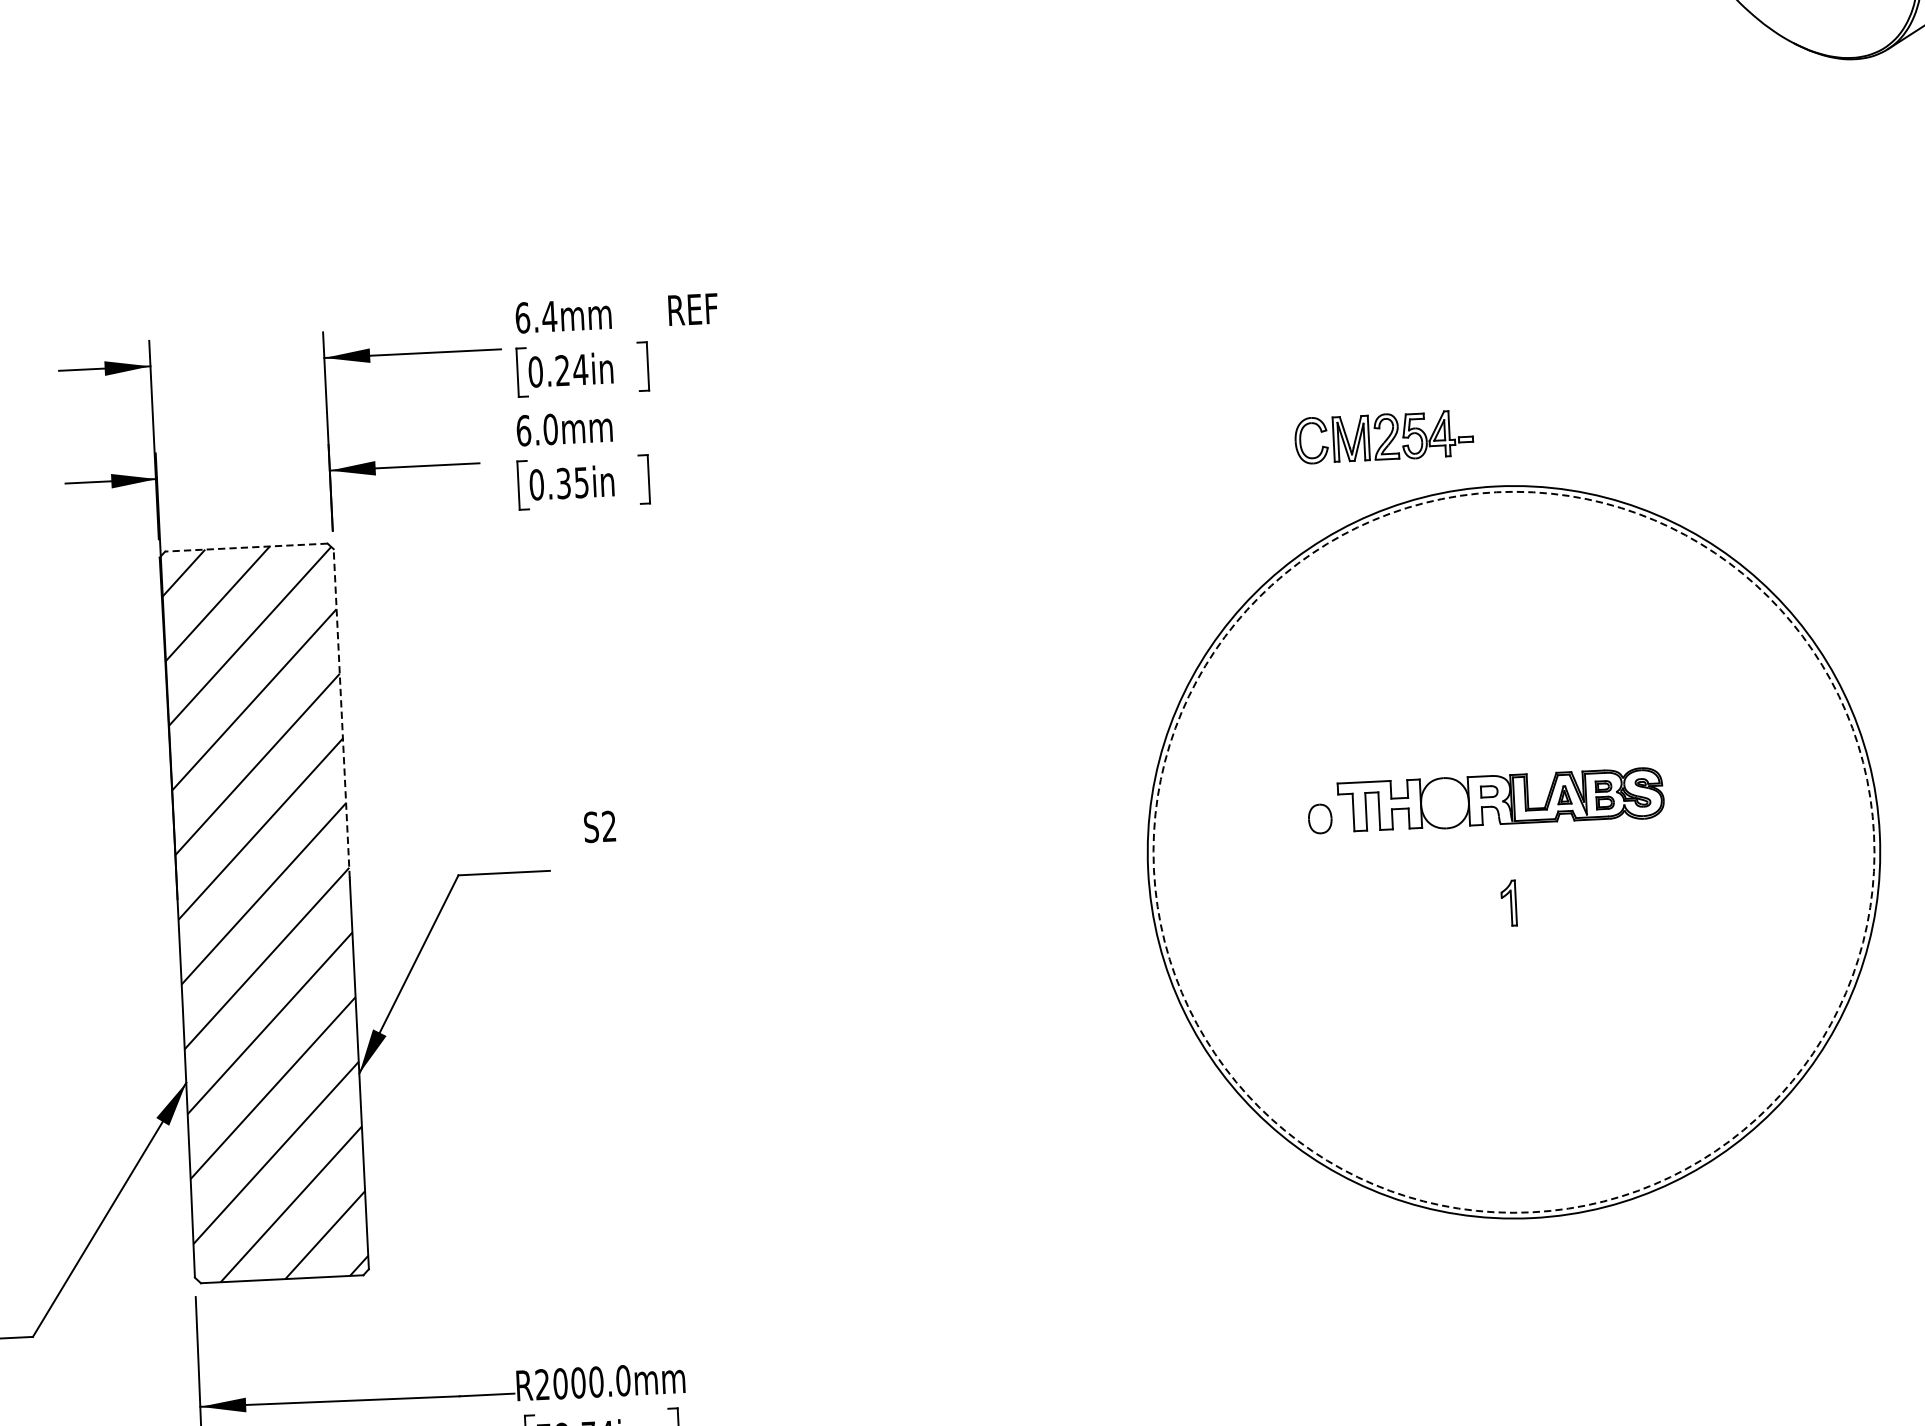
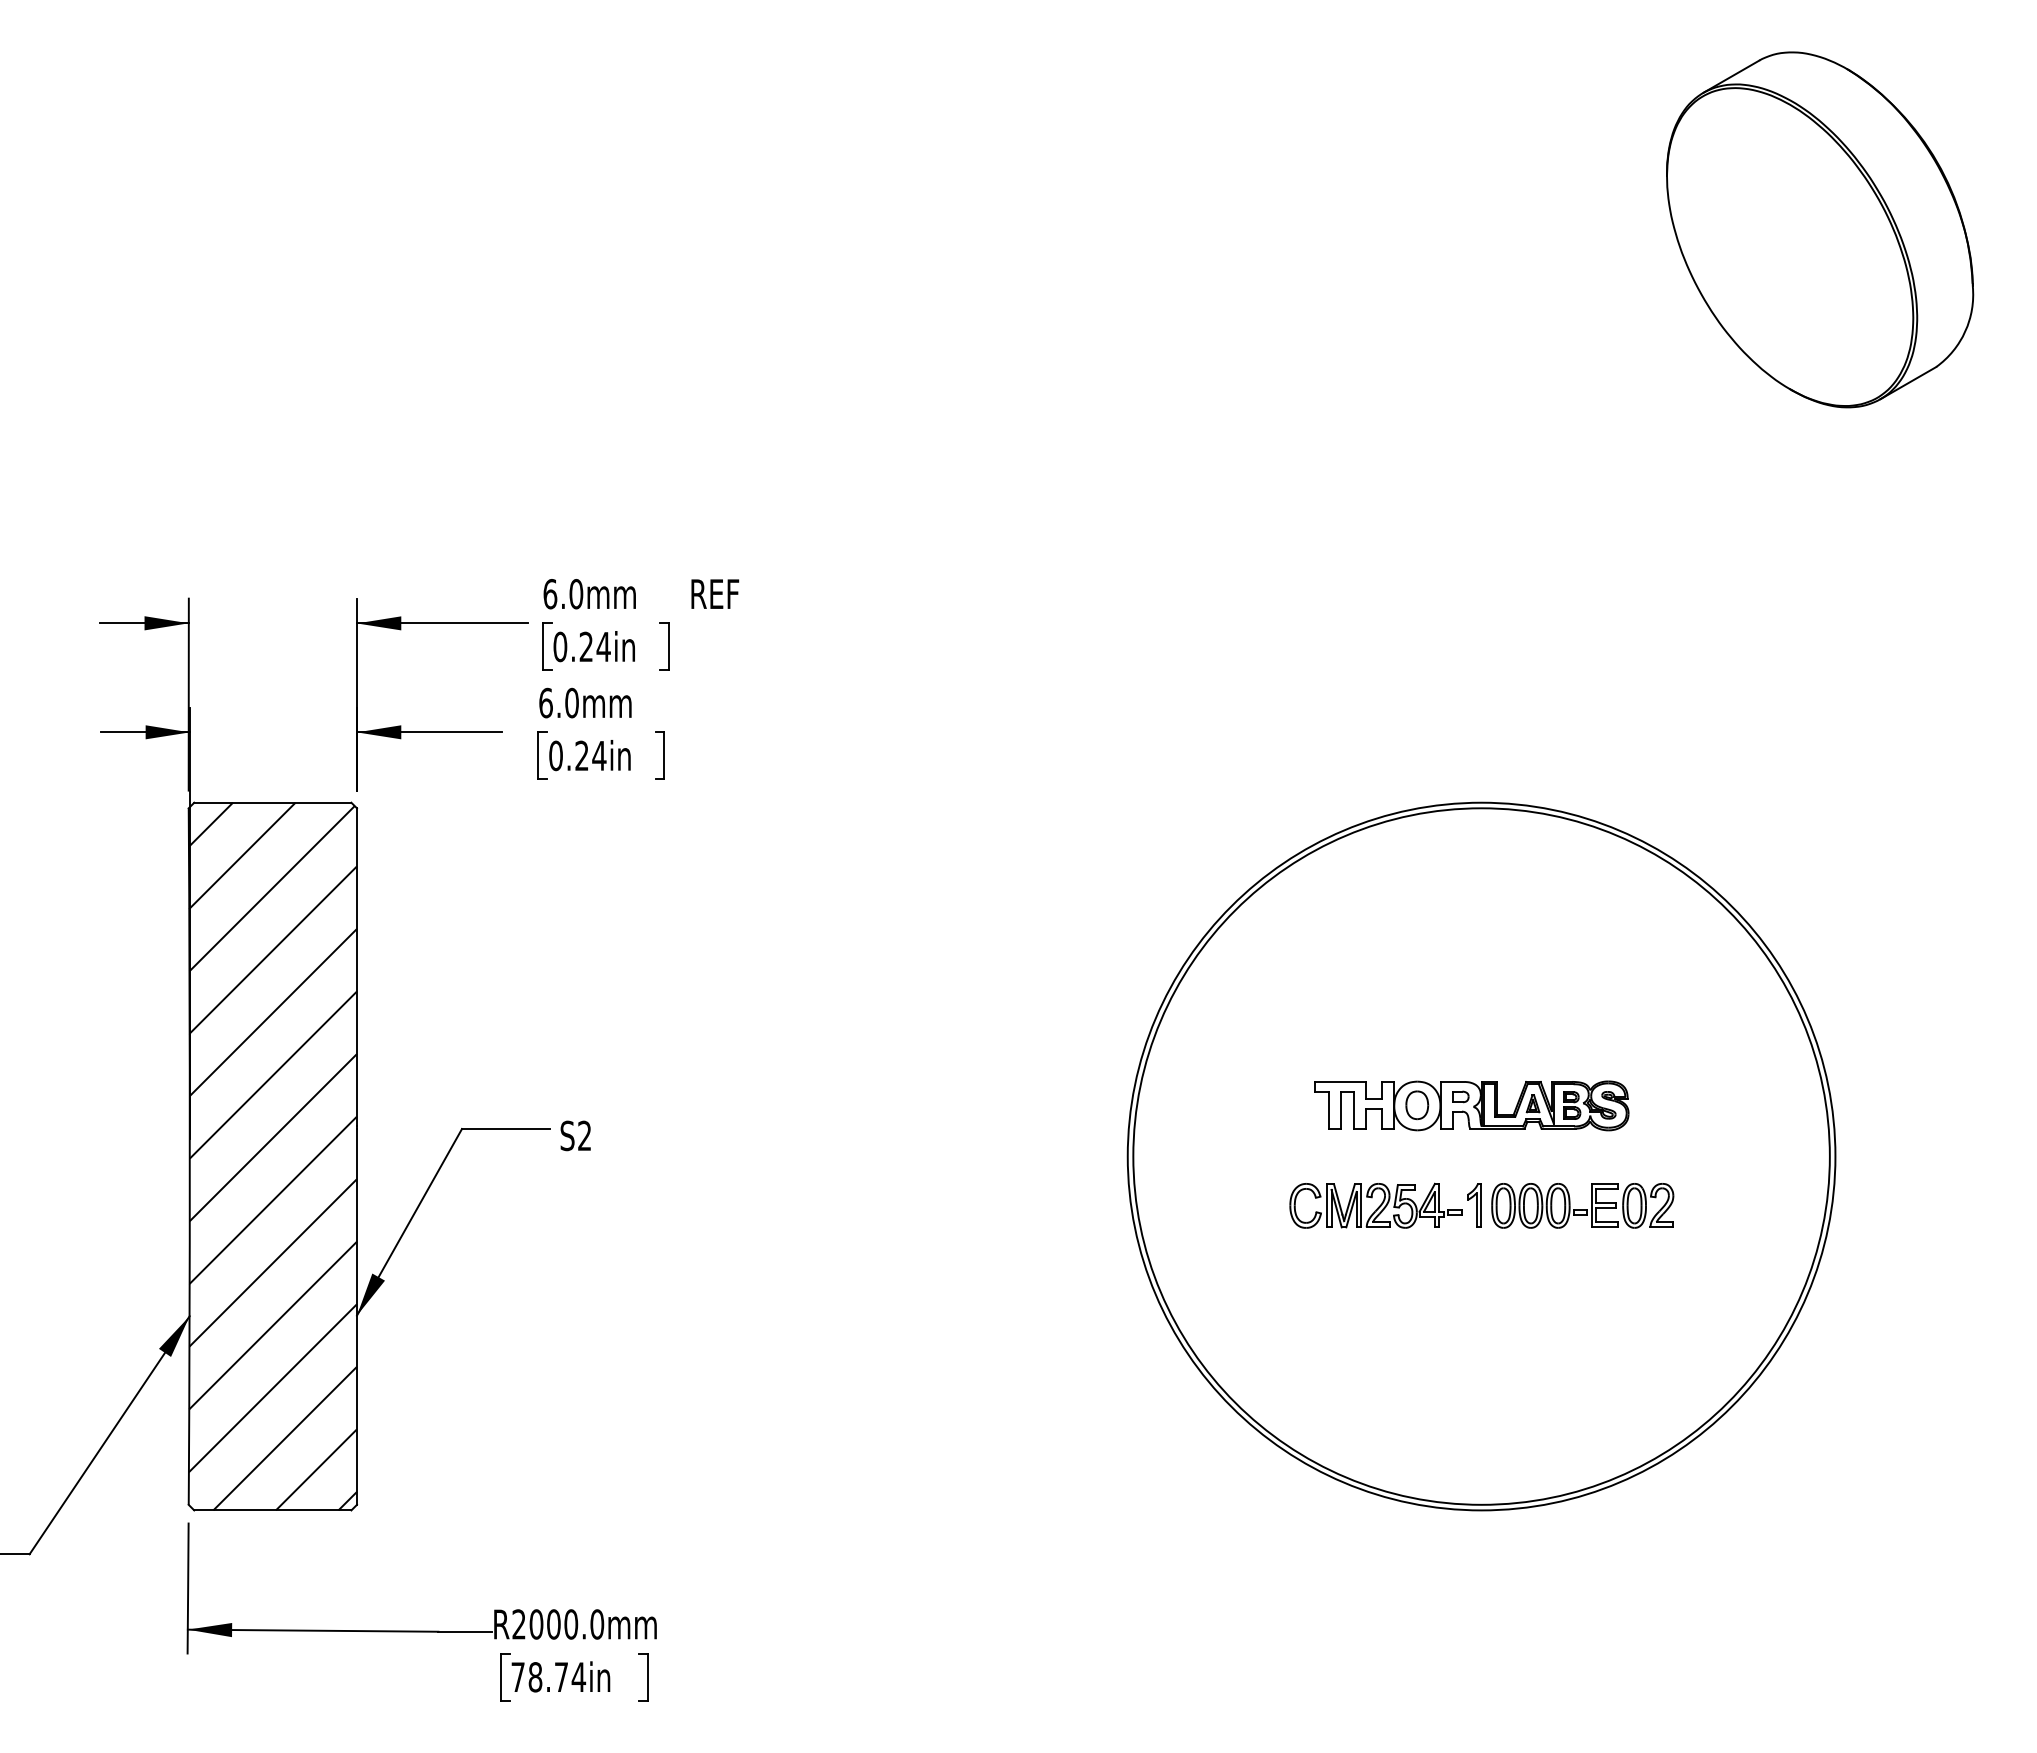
text: (549, 316) -> (576, 594), 6.4mm -> 6.0mm
part: (1383, 436) -> (1375, 1205), moved
text: (572, 483) -> (590, 756), 0.35in -> 0.24in
line: (246, 547) -> (272, 802), dashed -> solid
line: (341, 712) -> (356, 966), dashed -> solid
part: (1320, 819) -> (1417, 1105), moved
text: (599, 826) -> (575, 1135), moved
circle: (1513, 852) -> (1481, 1156), dashed -> solid
part: (1620, 897) -> (1582, 1205), added

